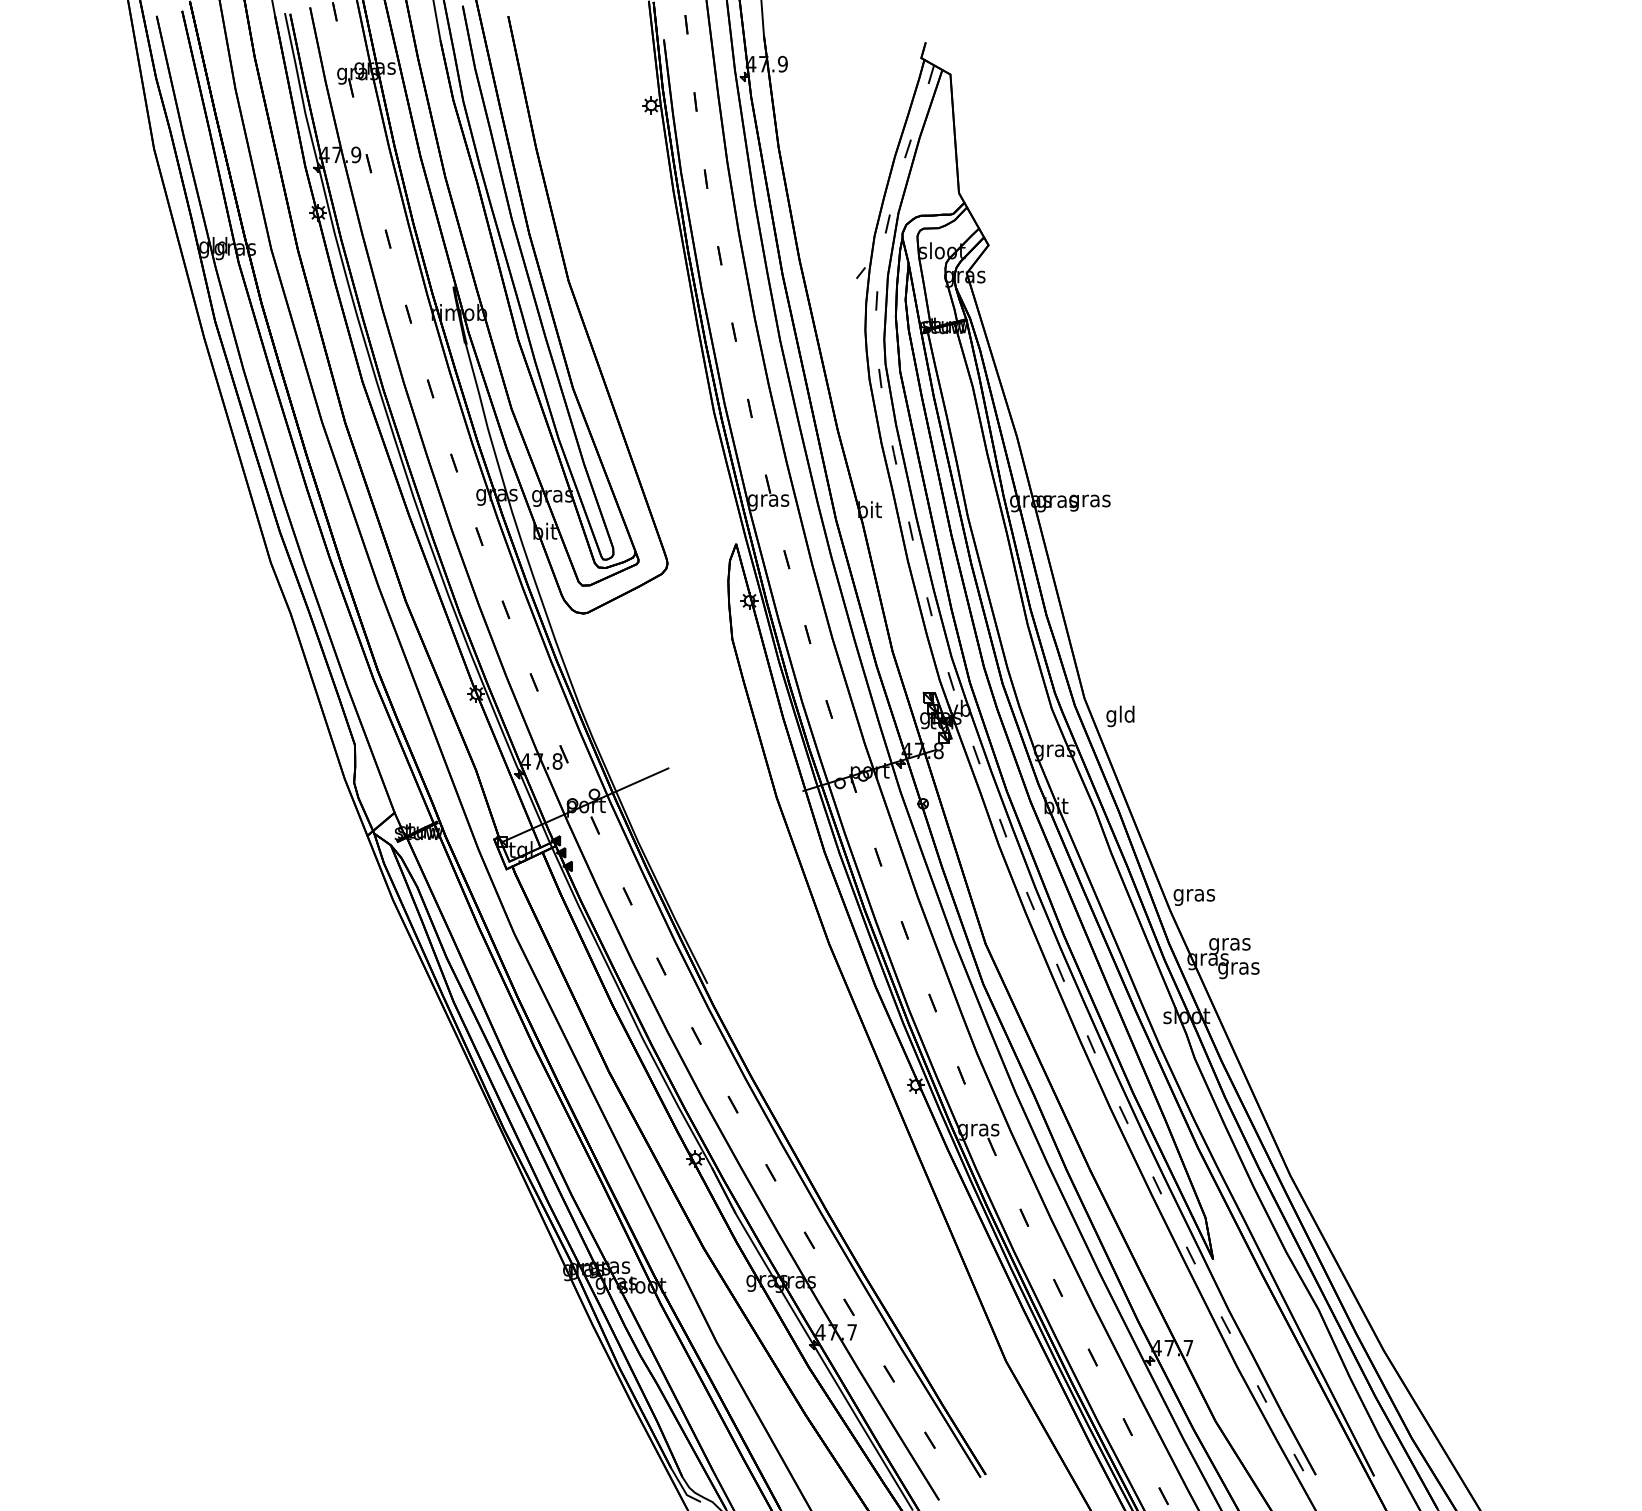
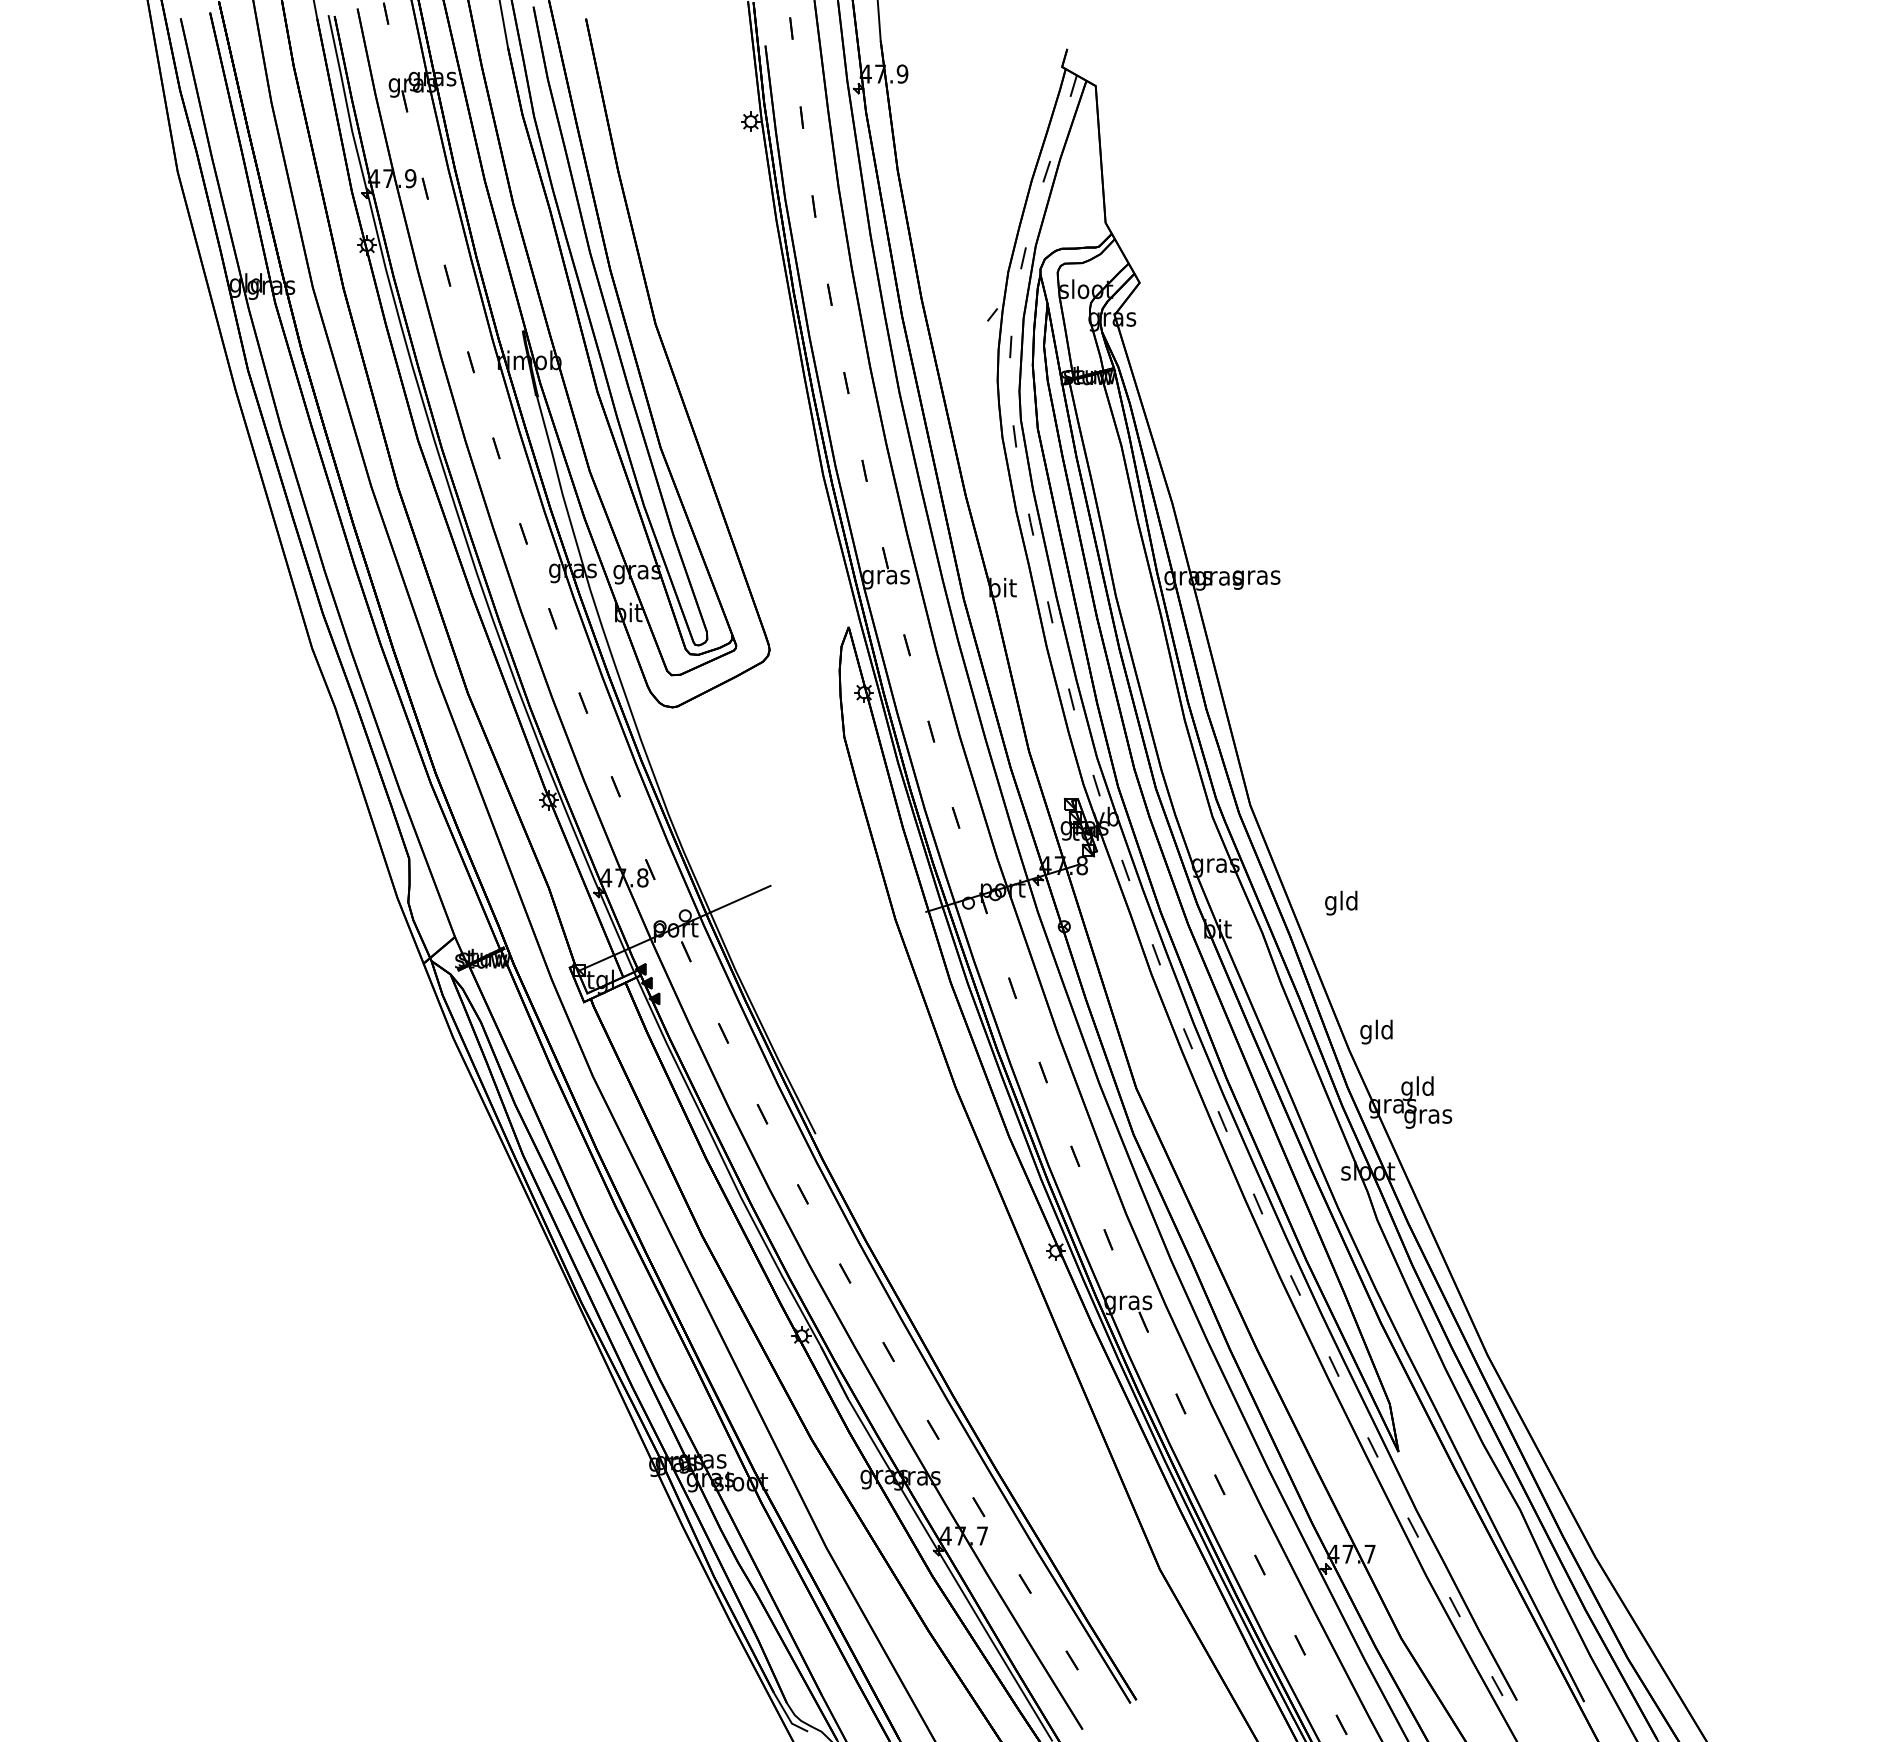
text: (1120, 716) -> (1341, 903), moved
text: (1194, 894) -> (1377, 1031), gras -> gld
text: (1229, 943) -> (1417, 1087), gras -> gld

